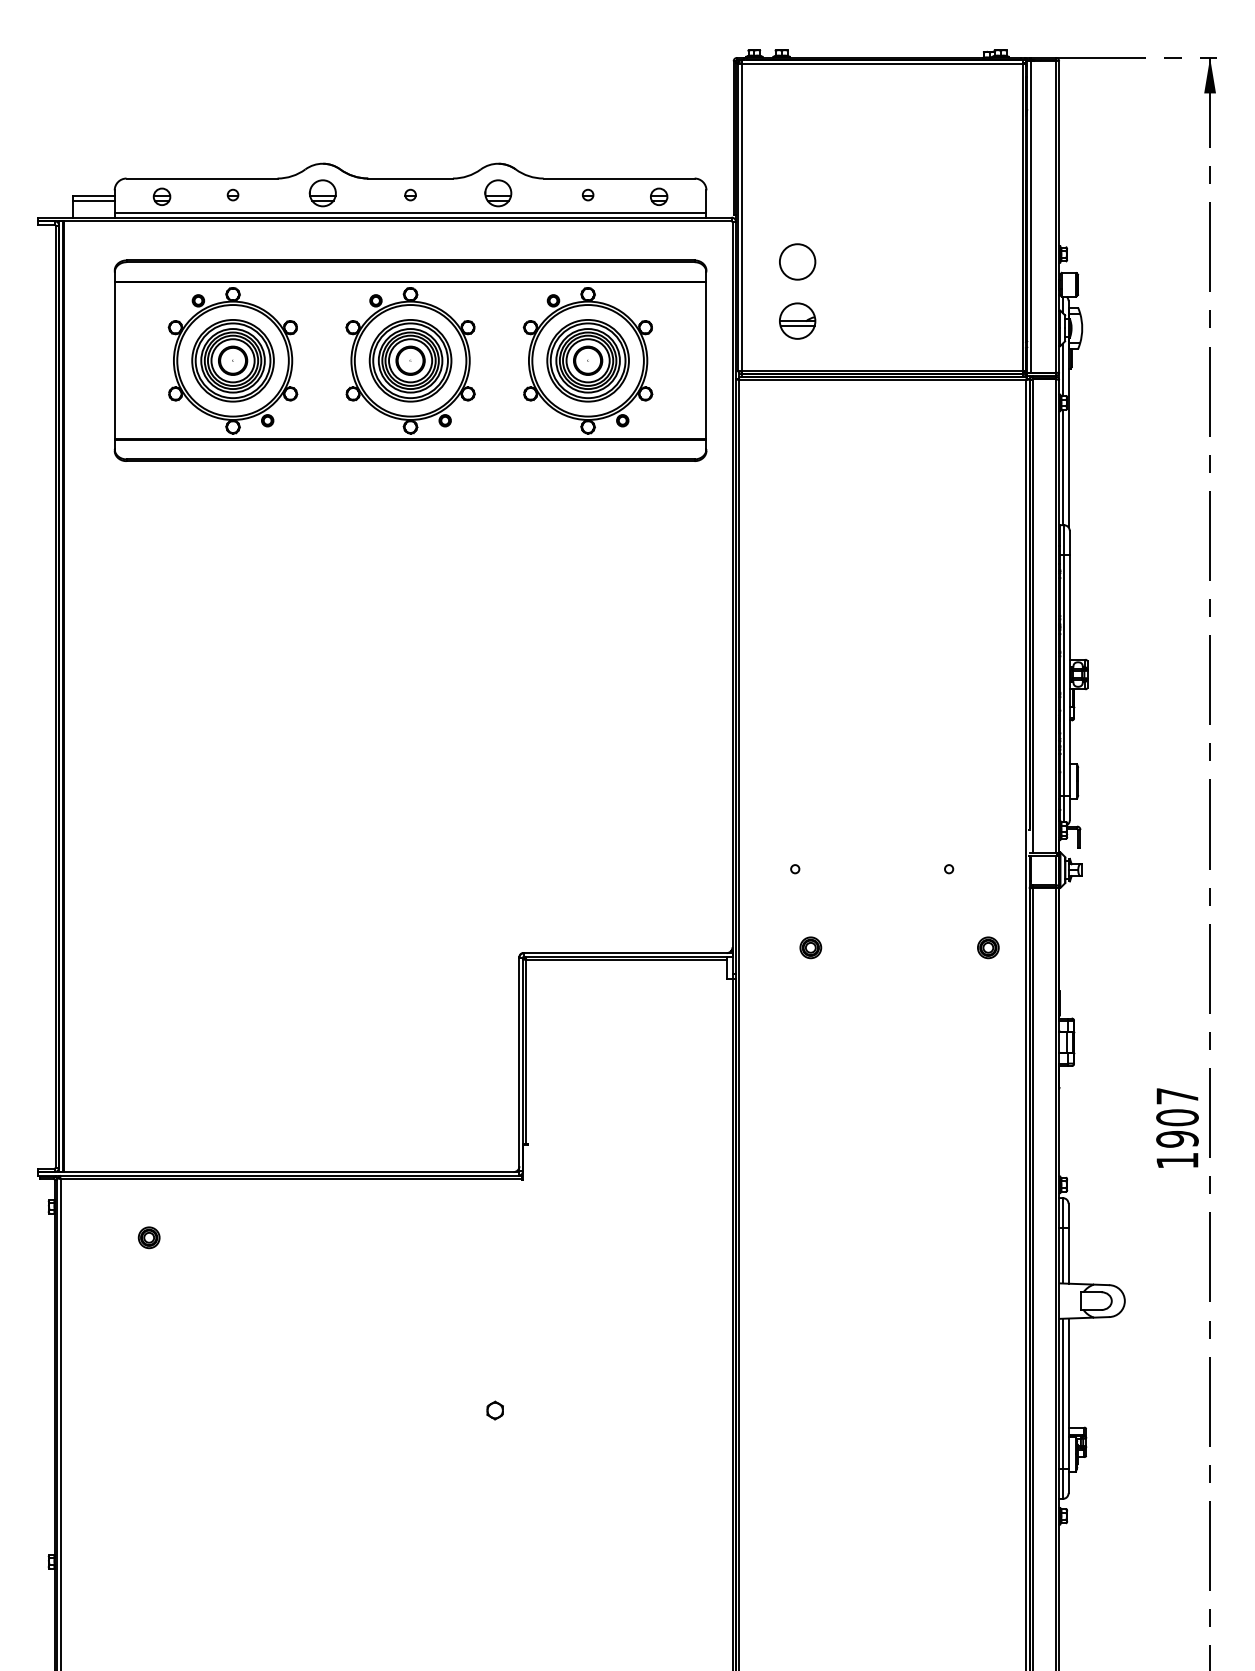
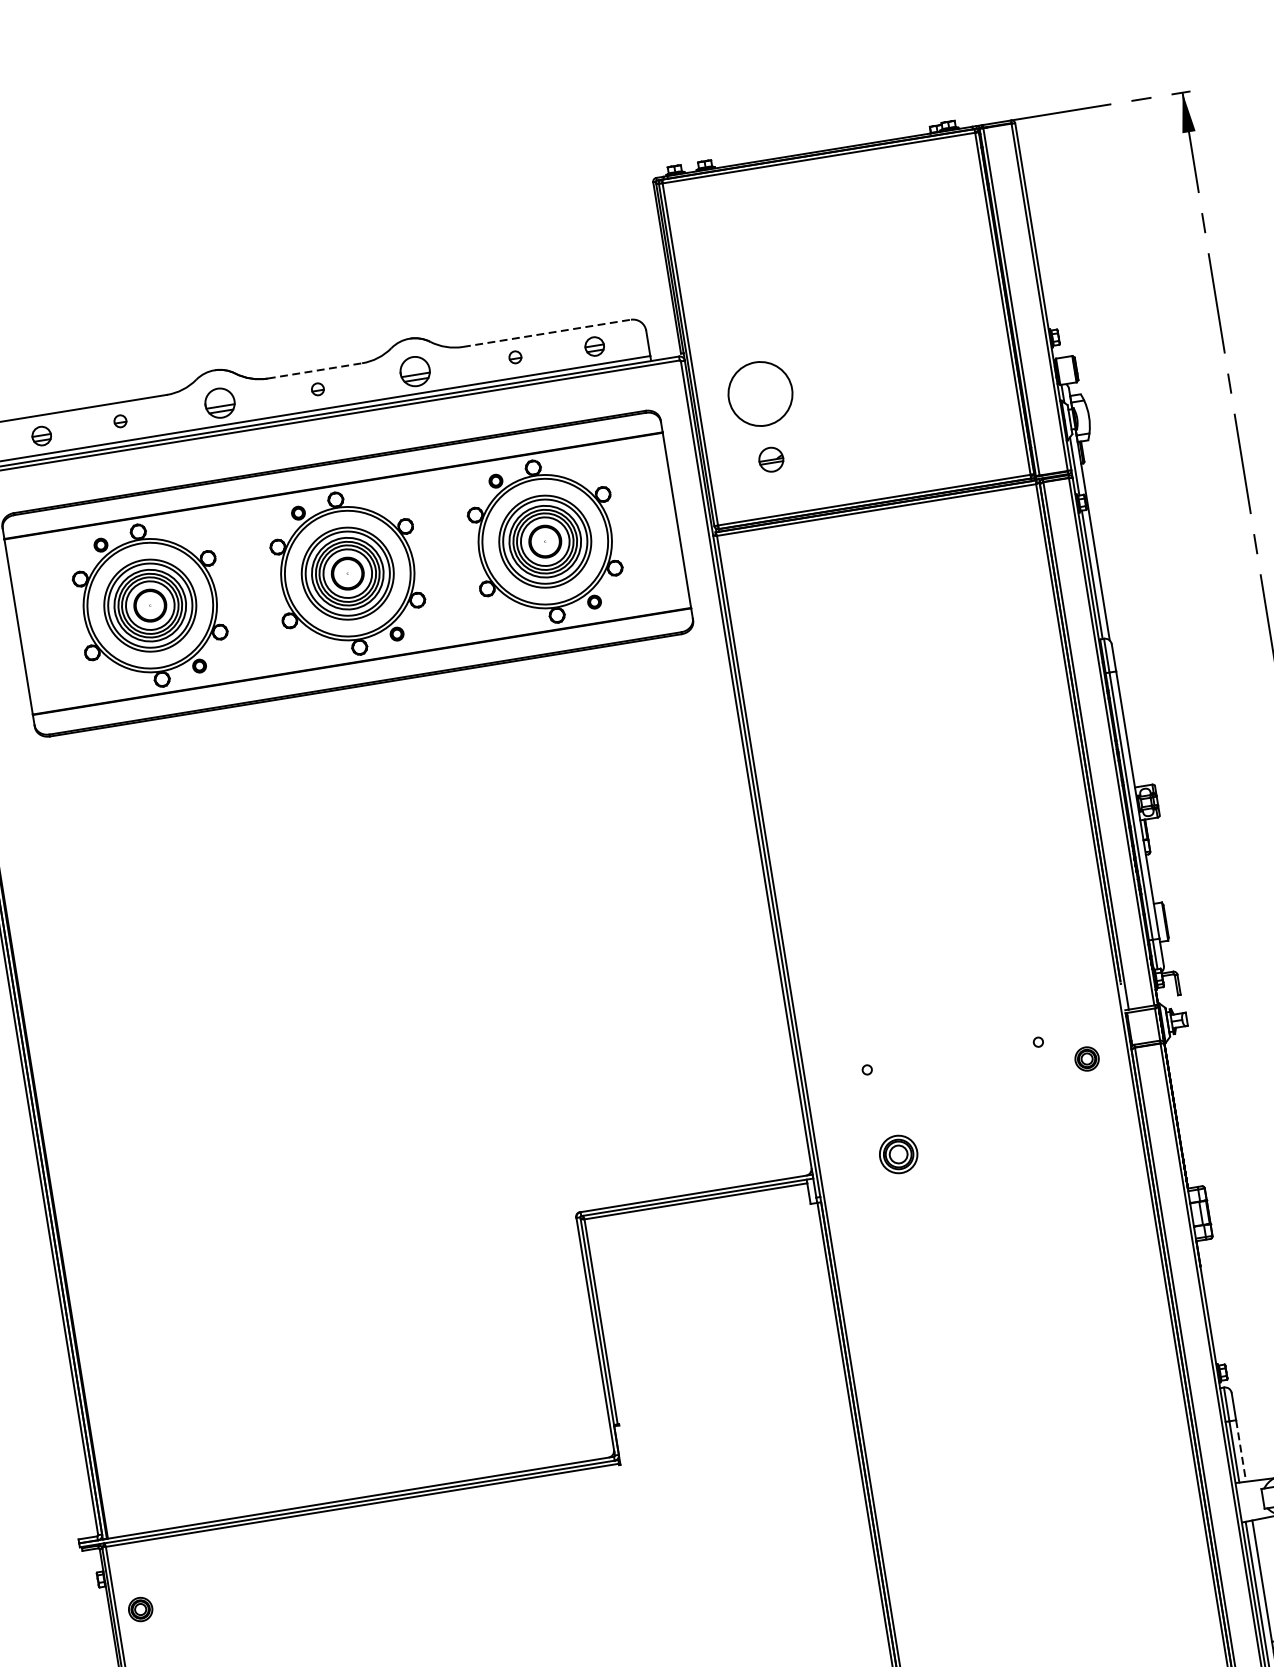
line: (411, 178) -> (315, 370), solid -> dashed
line: (619, 178) -> (547, 333), solid -> dashed
circle: (797, 261) -> (760, 393), size x1.6
part: (797, 320) -> (770, 459), size x0.6
part: (810, 947) -> (898, 1154), size x1.6
part: (988, 947) -> (1087, 1058), moved
part: (148, 1237) -> (139, 1609), moved
line: (1068, 1256) -> (1241, 1451), solid -> dashed

